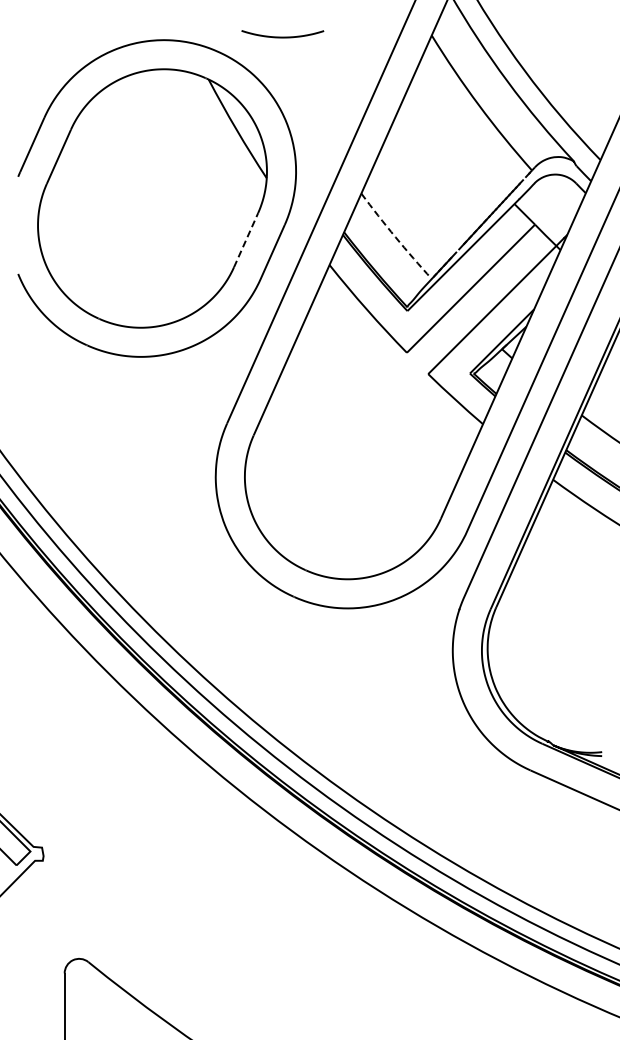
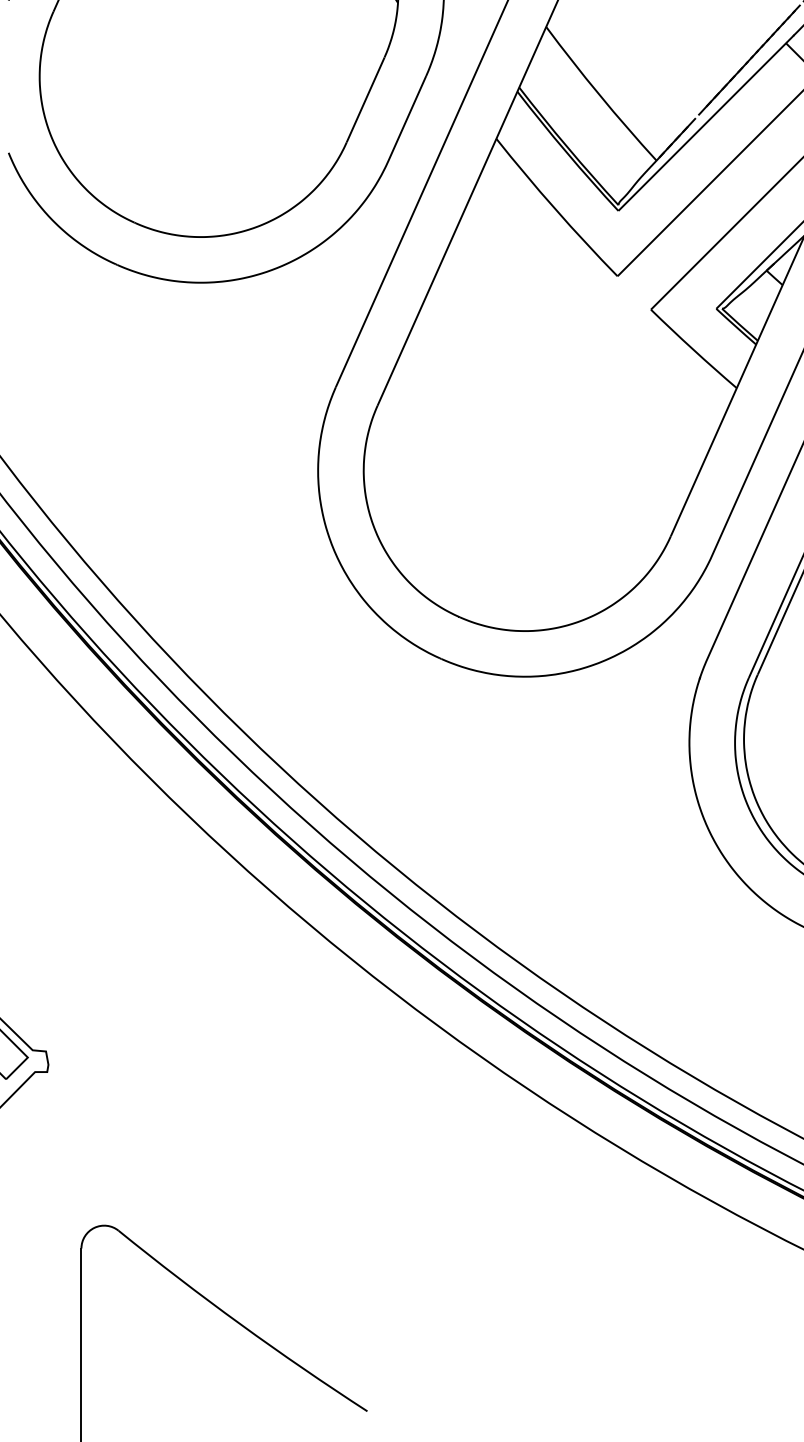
arc: (395, 237) -> (599, 95), dashed -> solid
line: (246, 240) -> (366, 100), dashed -> solid

